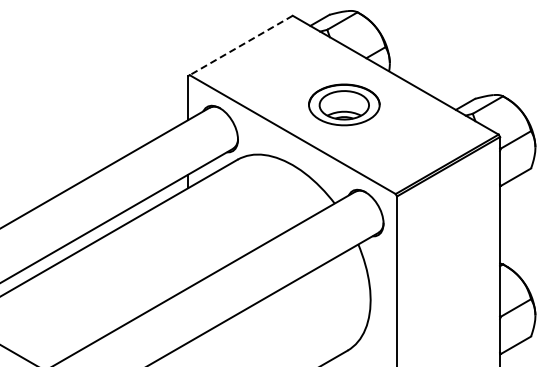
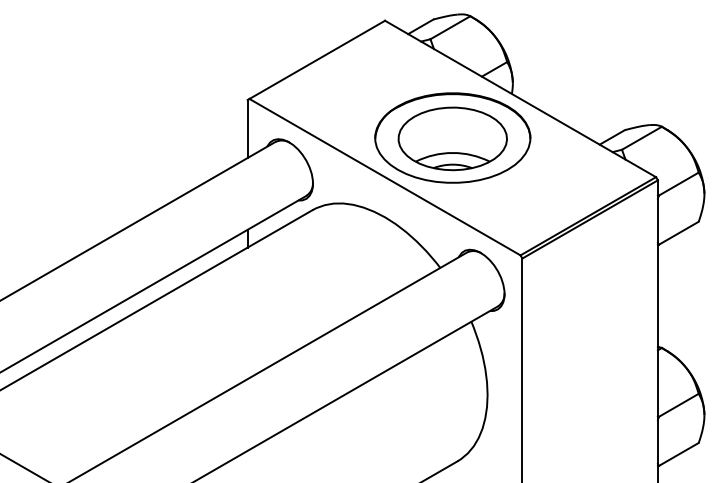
line: (240, 45) -> (316, 59), dashed -> solid
part: (344, 104) -> (453, 137), size x1.67

